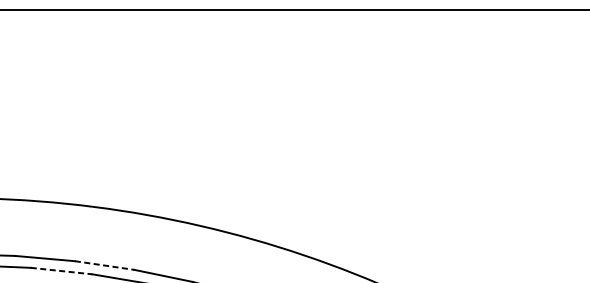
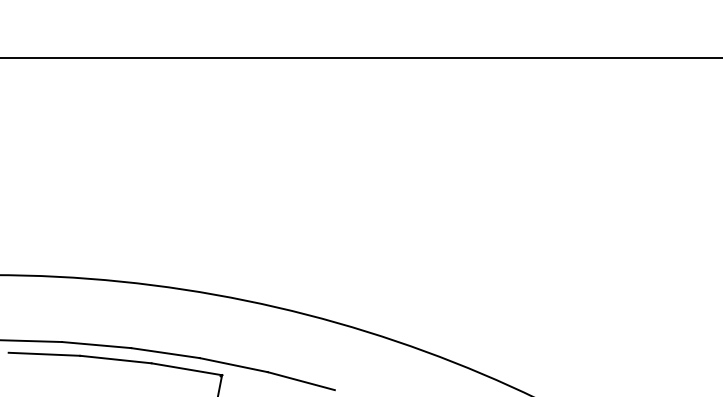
line: (104, 265) -> (165, 353), dashed -> solid
line: (61, 271) -> (115, 359), dashed -> solid

